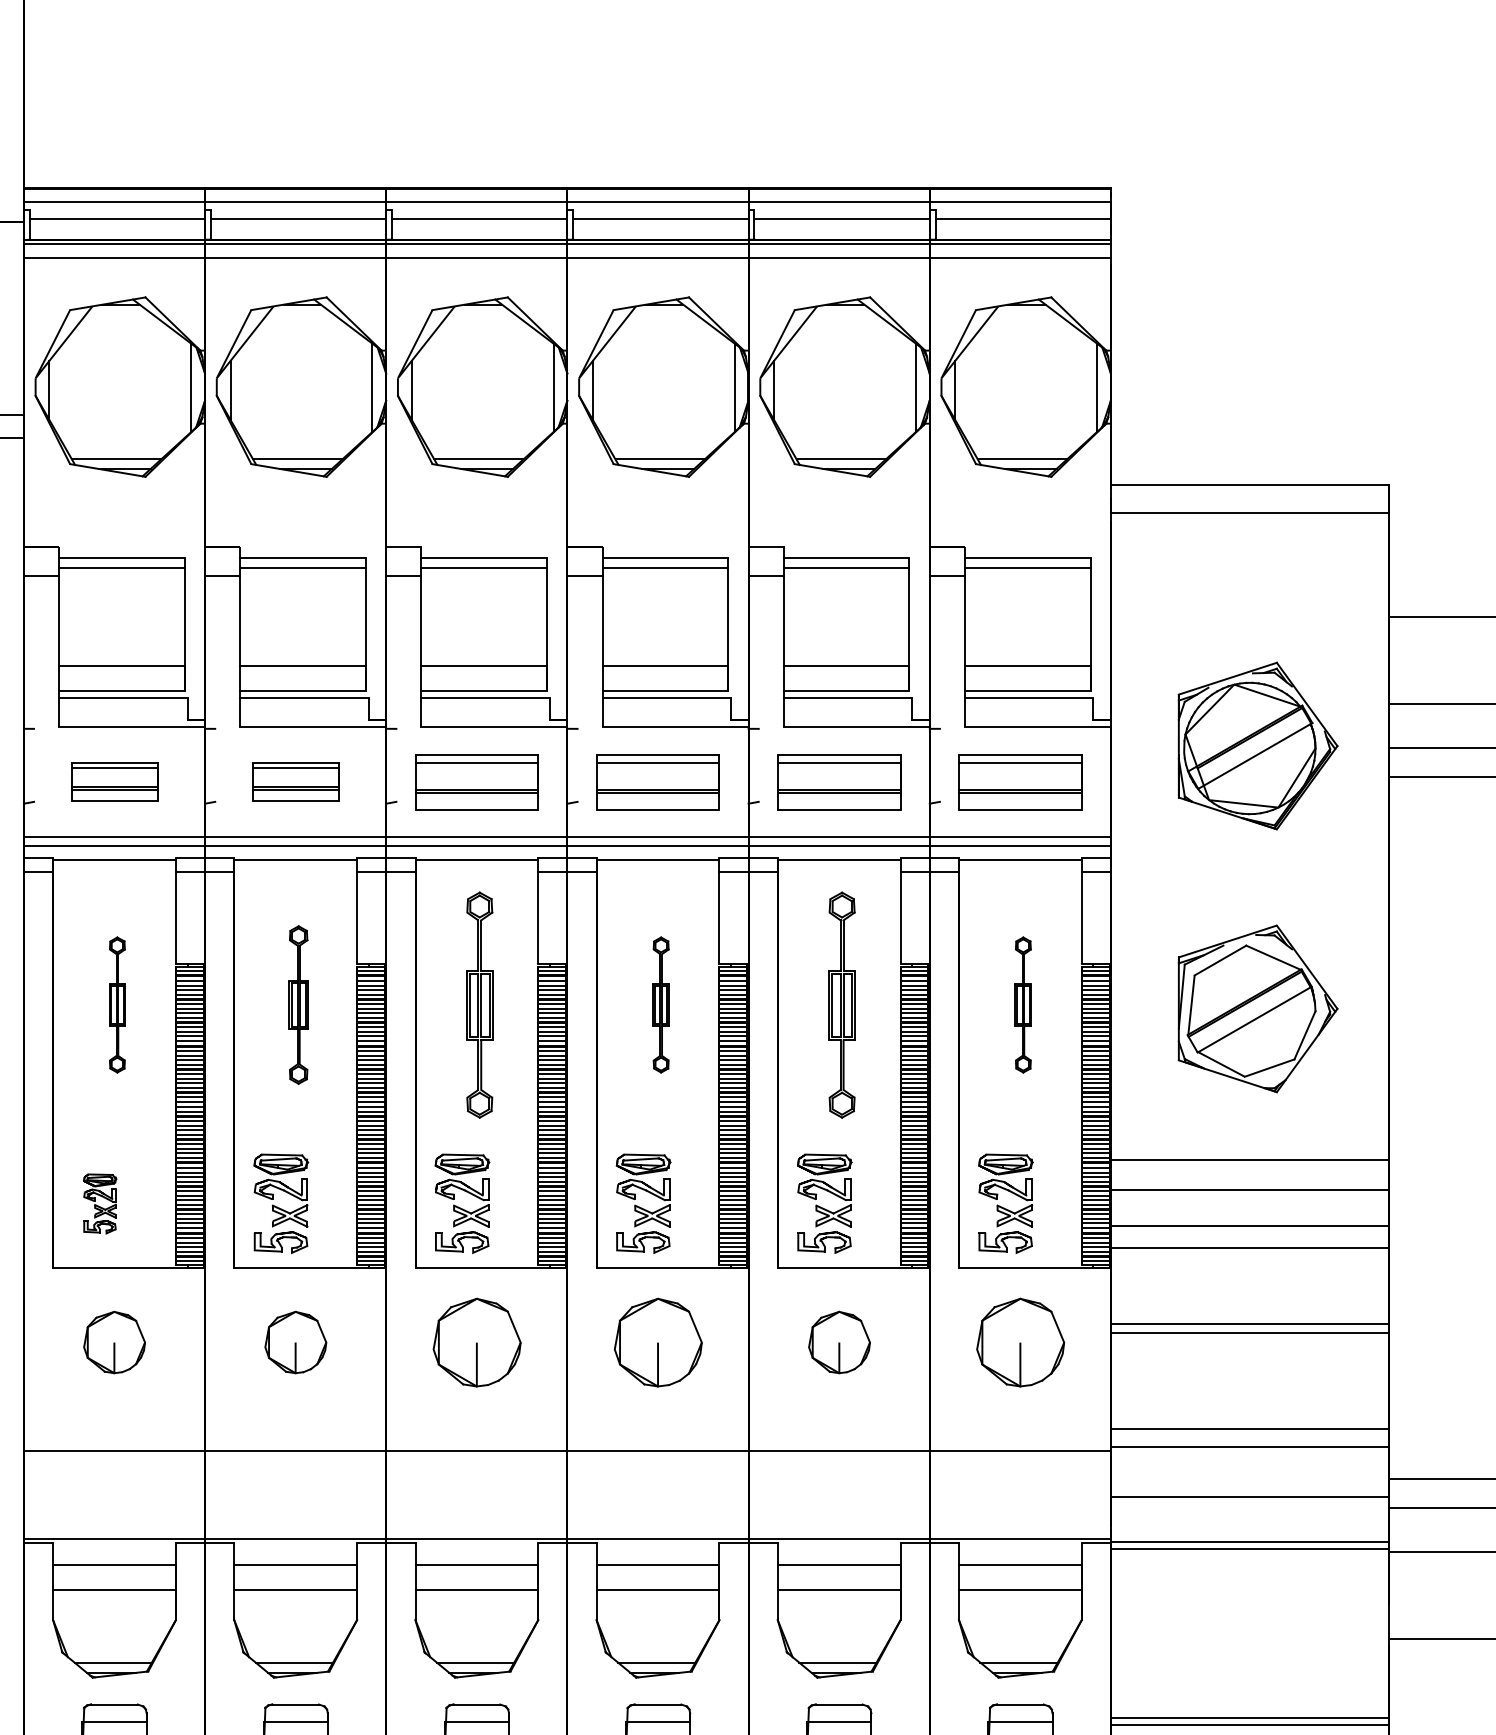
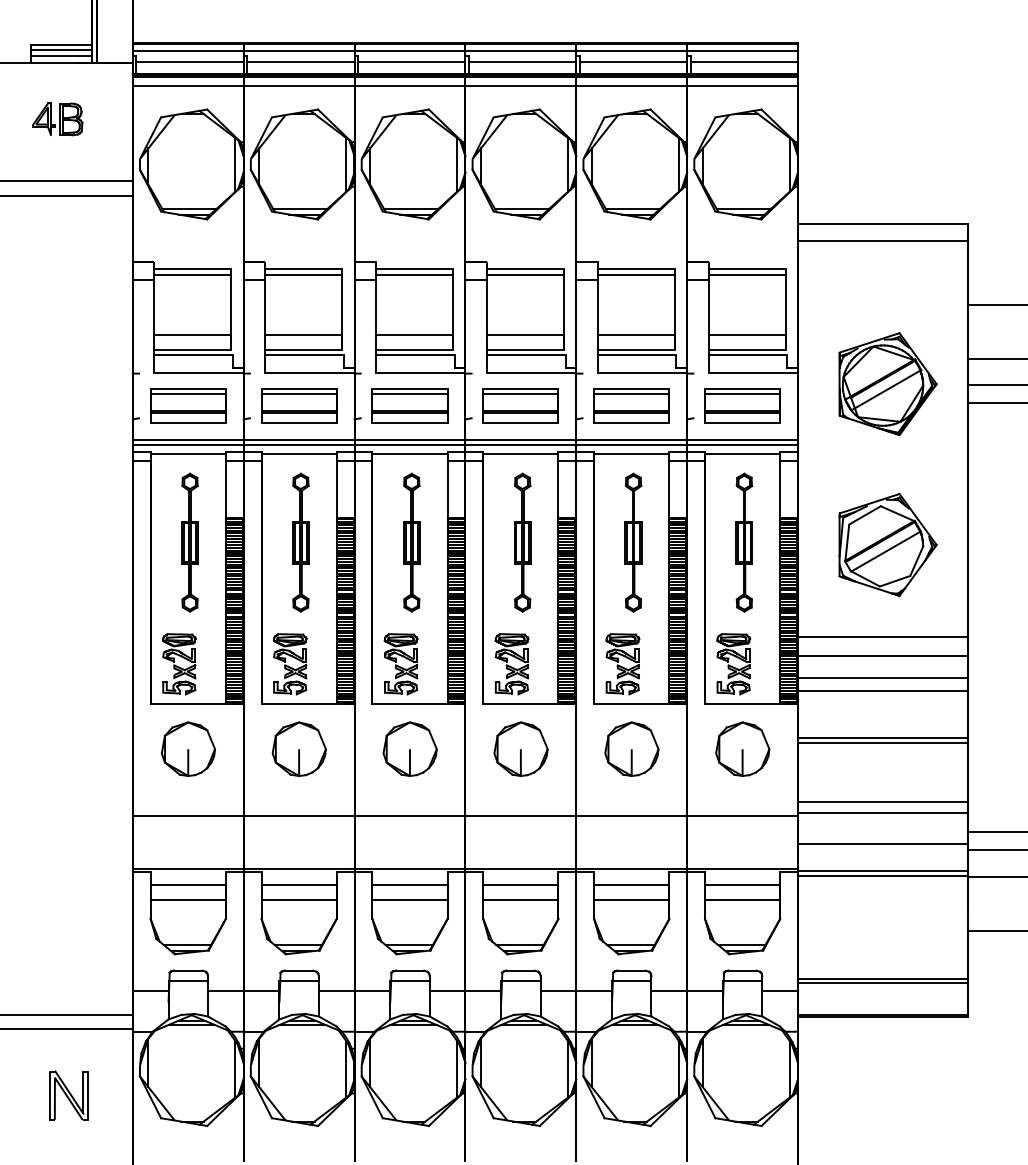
part: (114, 780) -> (188, 405), size x1.43
part: (296, 780) -> (299, 405), size x1.43
part: (116, 1004) -> (189, 542), size x1.67
part: (297, 1004) -> (300, 542), size x1.43
part: (660, 1004) -> (522, 542), size x1.67
part: (1023, 1004) -> (744, 542), size x1.67
part: (100, 1204) -> (179, 664), size x1.67
part: (113, 1341) -> (187, 748), size x1.43
part: (294, 1341) -> (298, 748), size x1.43
part: (838, 1341) -> (631, 748), size x1.43

